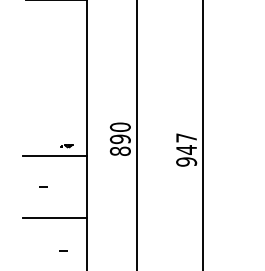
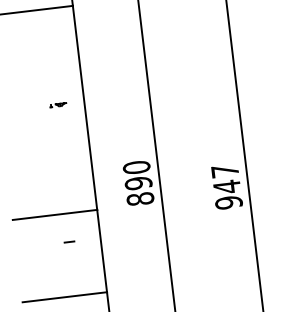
part: (66, 146) -> (57, 105), moved
line: (43, 186) -> (69, 240), moved

